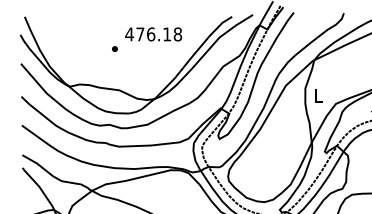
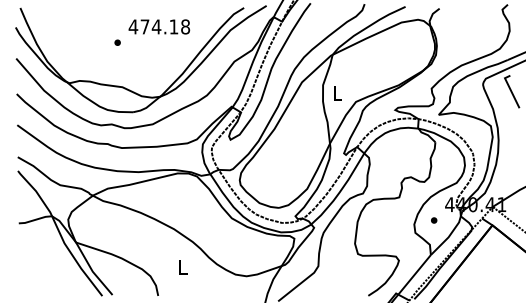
text: (150, 34) -> (156, 26), 476.18 -> 474.18

